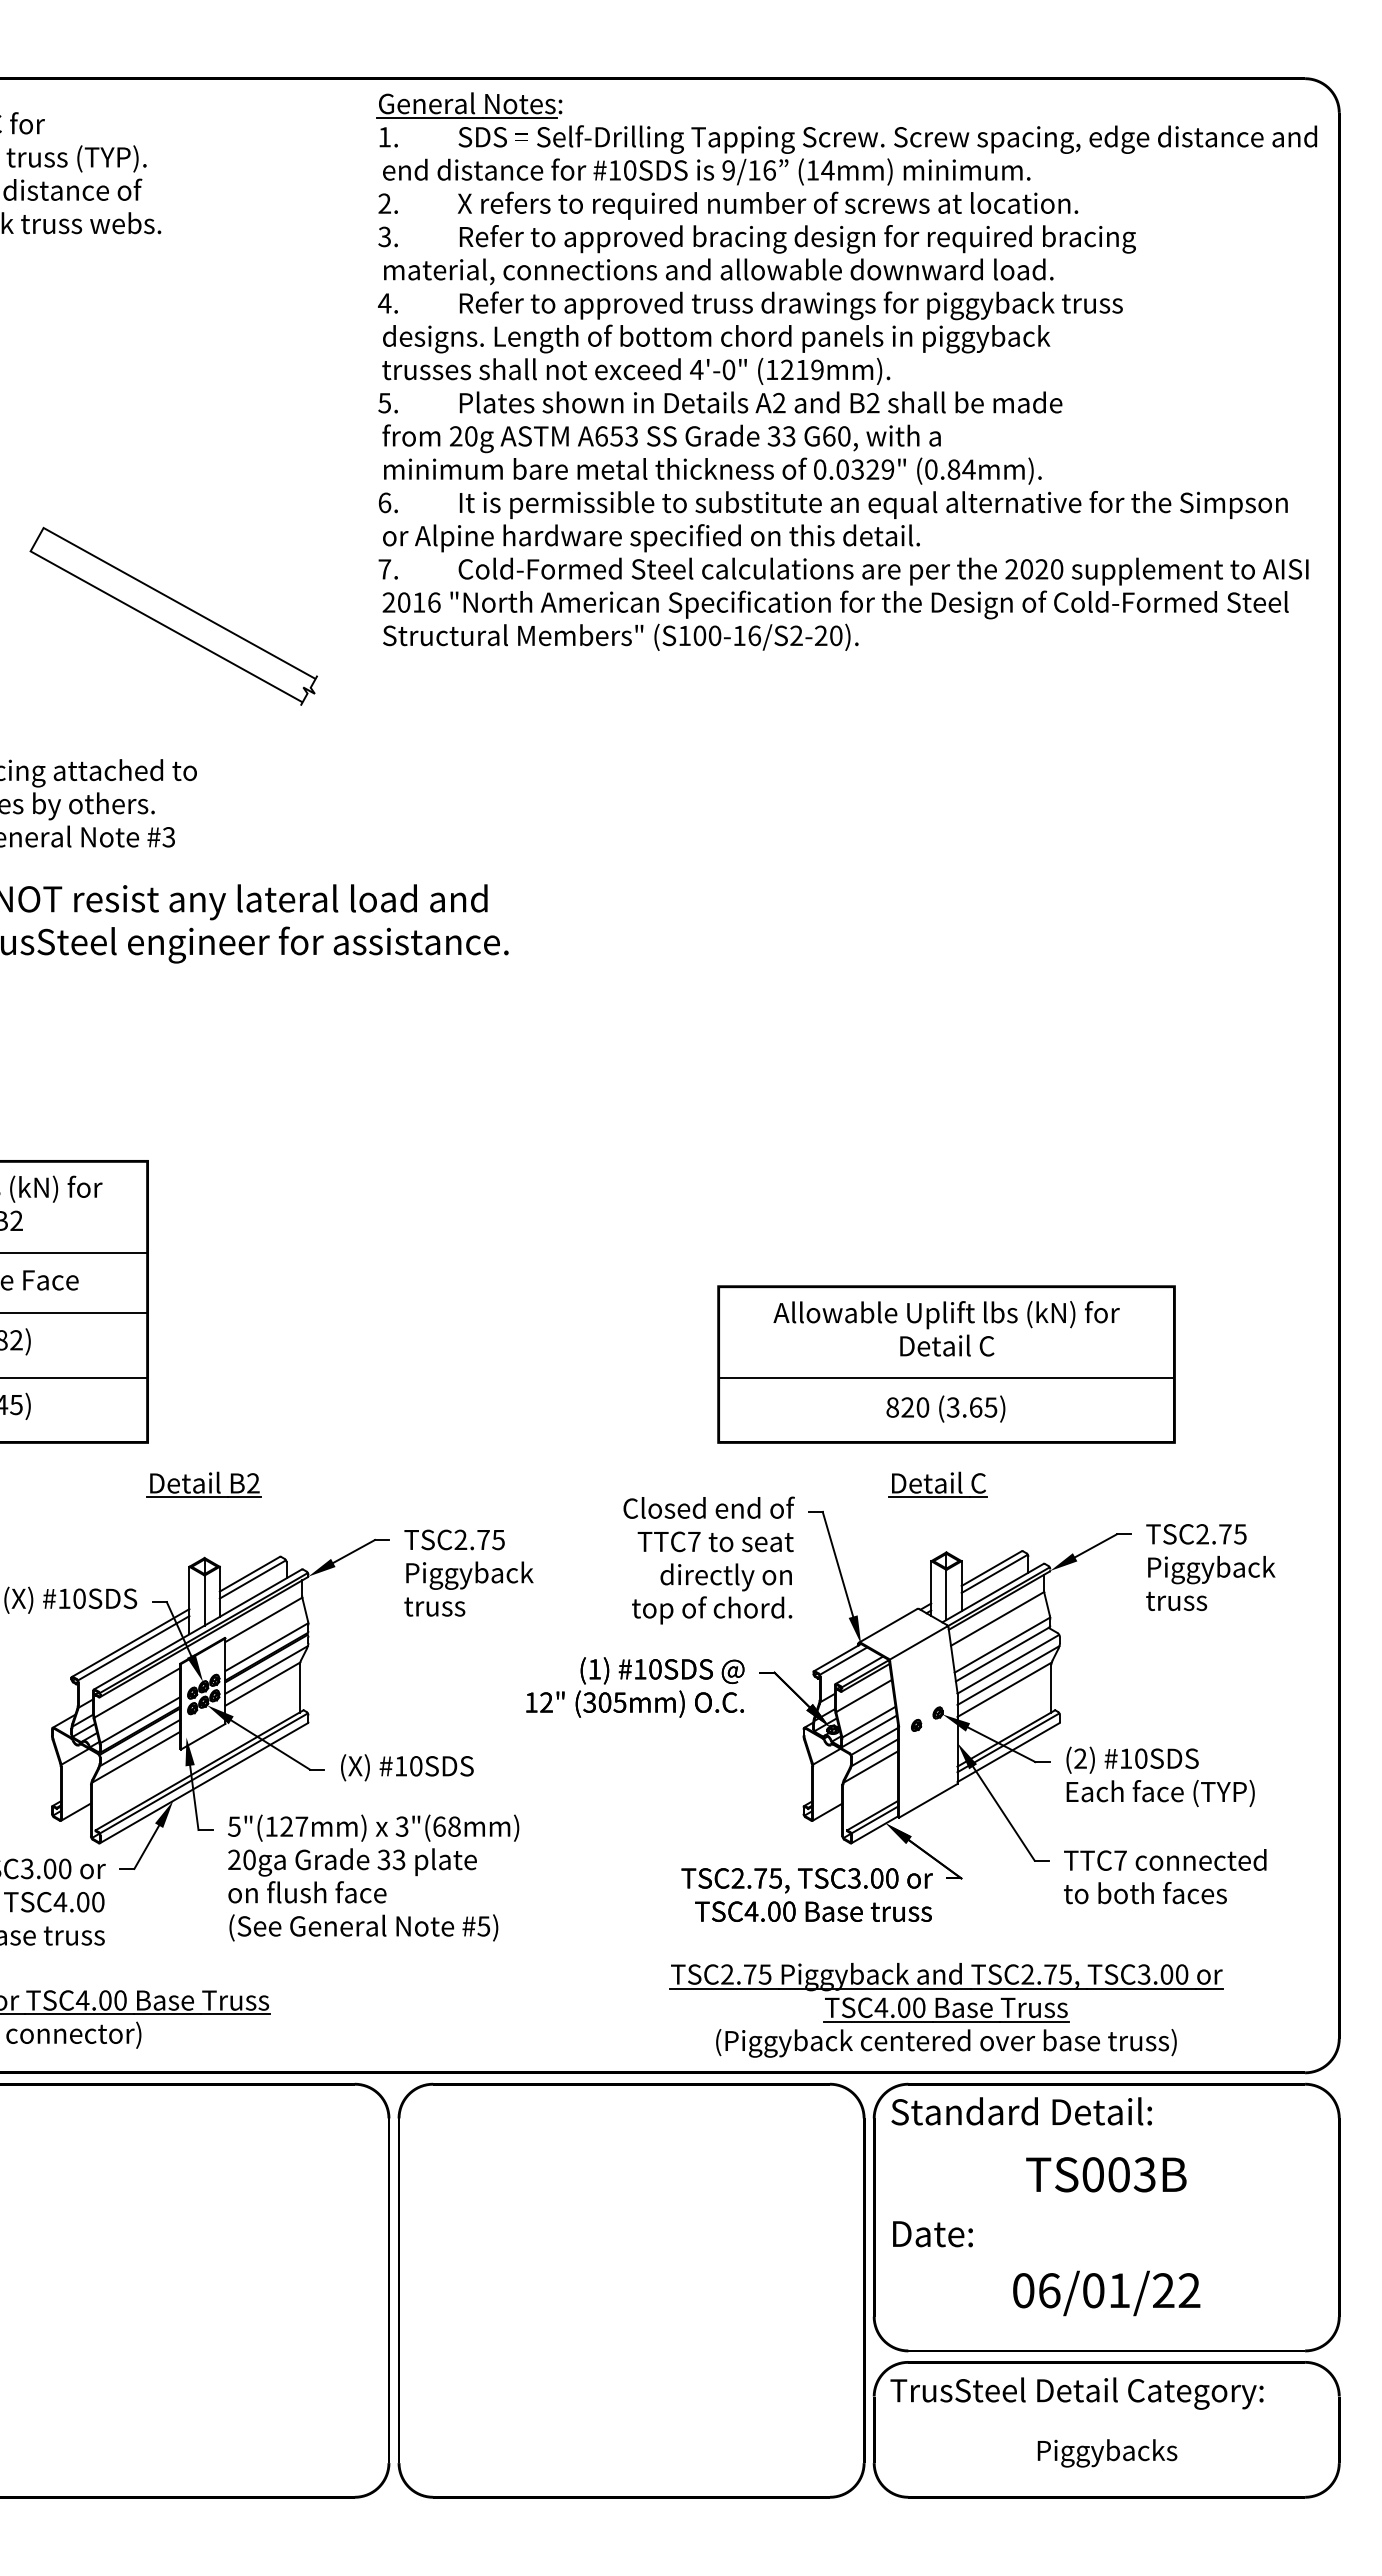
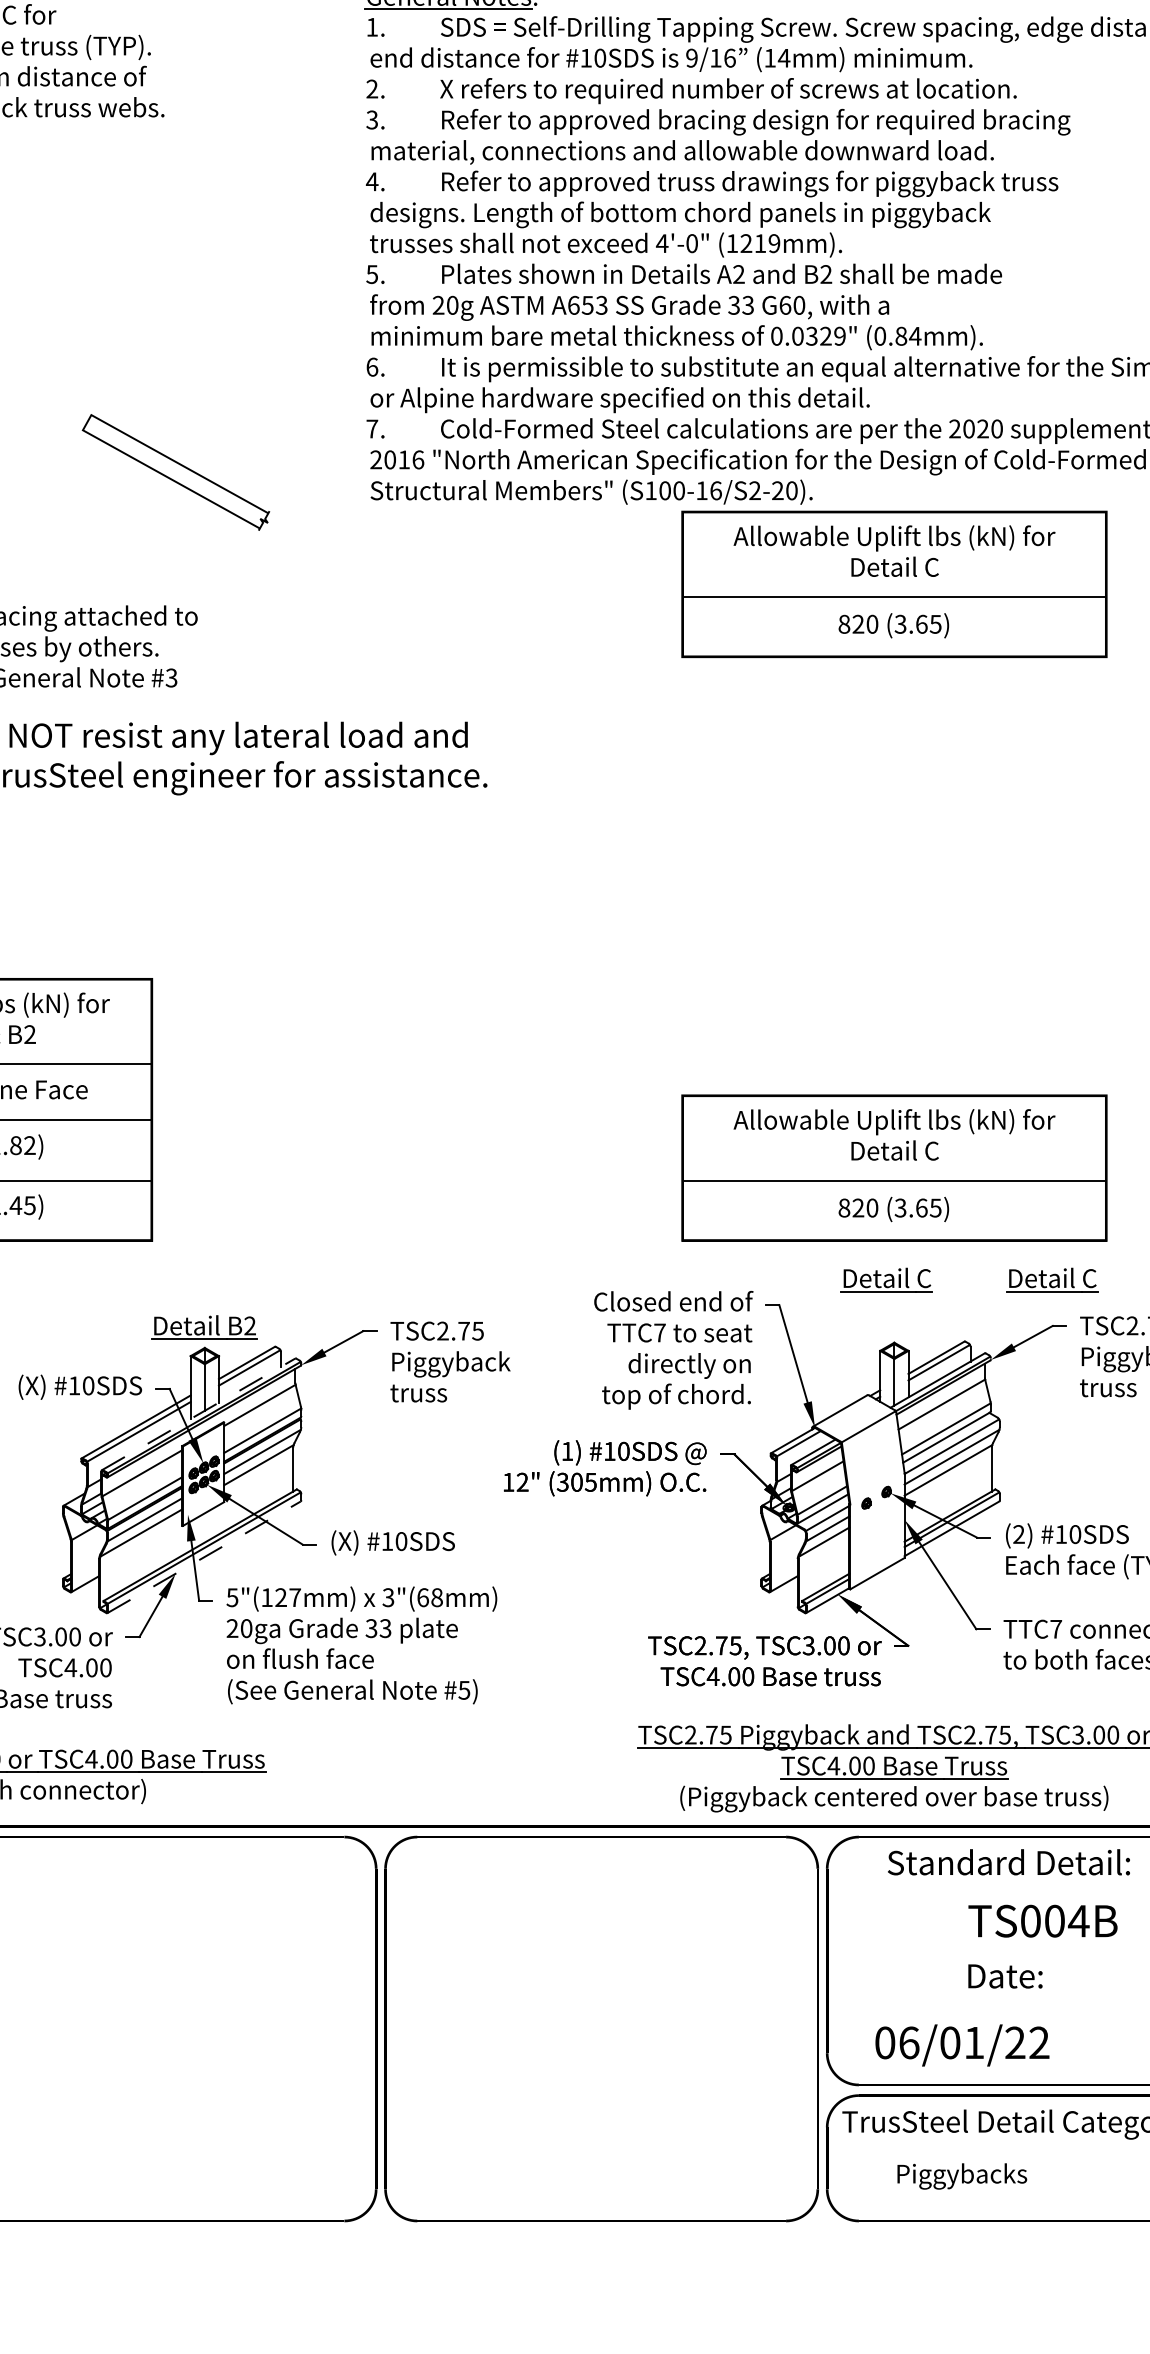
part: (173, 615) -> (175, 471), size x0.7
part: (946, 736) -> (894, 584), added
part: (203, 1484) -> (203, 1327), moved
part: (1115, 1484) -> (1051, 1279), added
line: (198, 1629) -> (199, 1414), solid -> dashed
line: (204, 1782) -> (204, 1556), solid -> dashed
text: (1021, 2111) -> (1008, 1862), moved
text: (1144, 2174) -> (1078, 1920), TS003B -> TS004B
text: (932, 2234) -> (1005, 1976), moved
text: (1106, 2293) -> (962, 2045), moved
text: (1107, 2453) -> (962, 2176), moved

